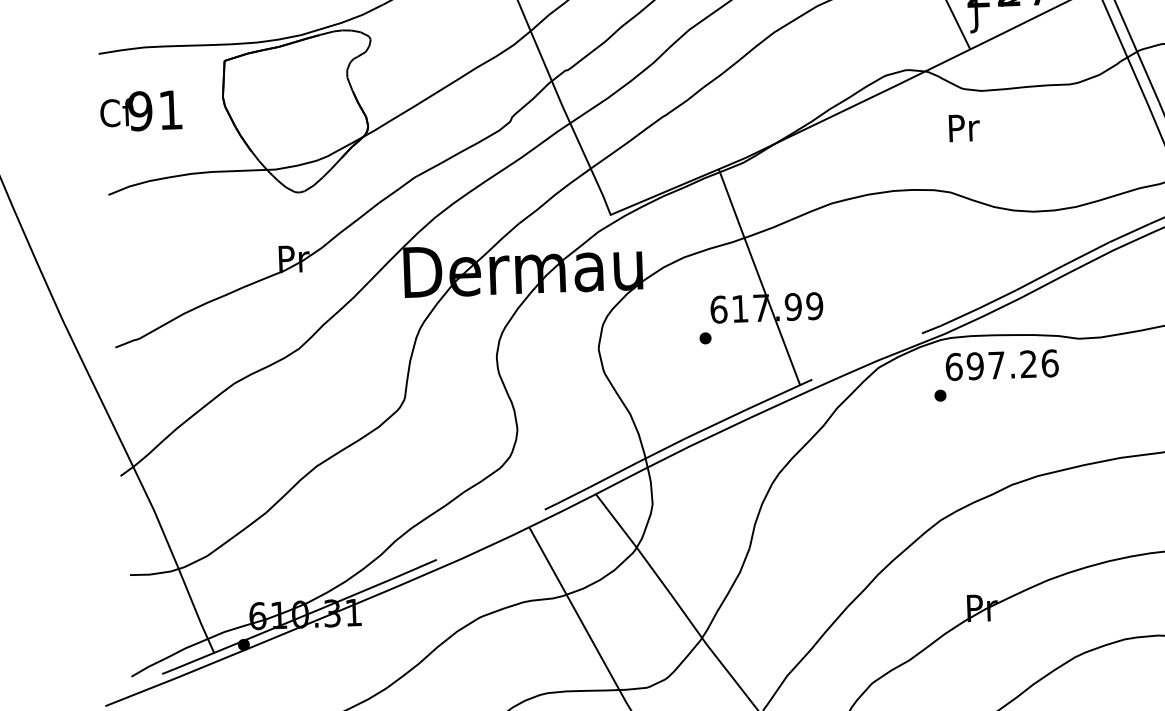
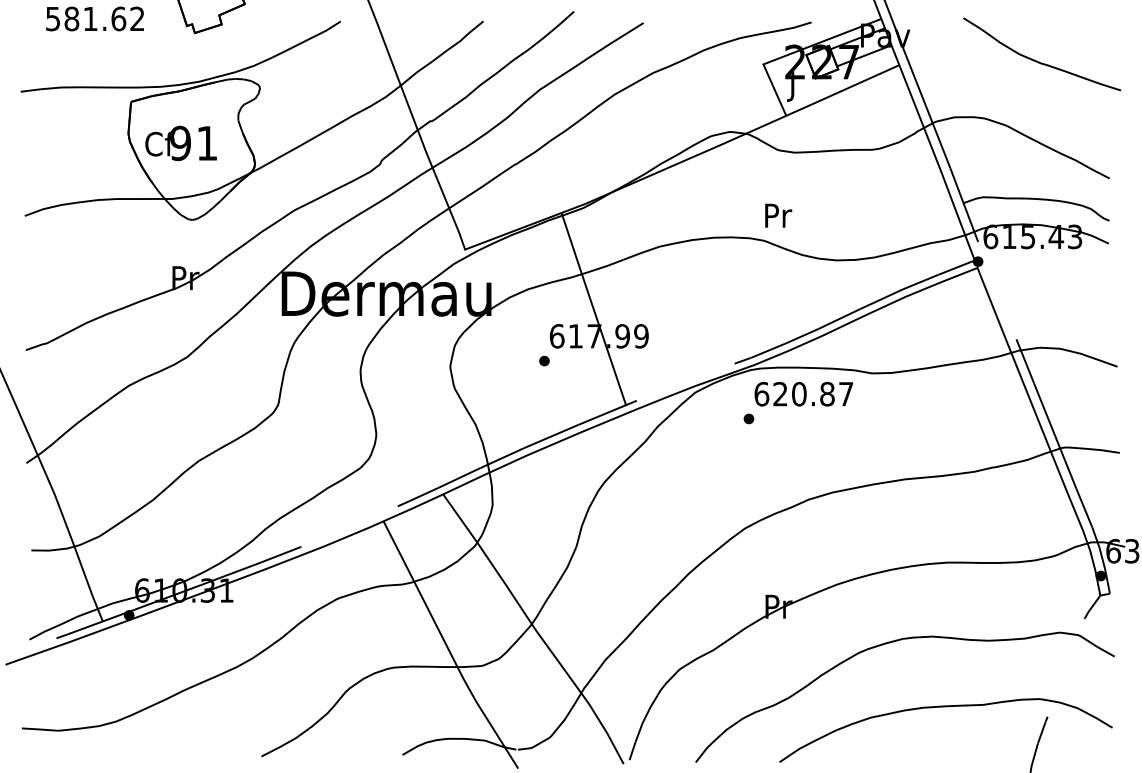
text: (140, 111) -> (180, 143), moved
text: (964, 127) -> (778, 215), moved
text: (1012, 364) -> (813, 393), 697.26 -> 620.87

